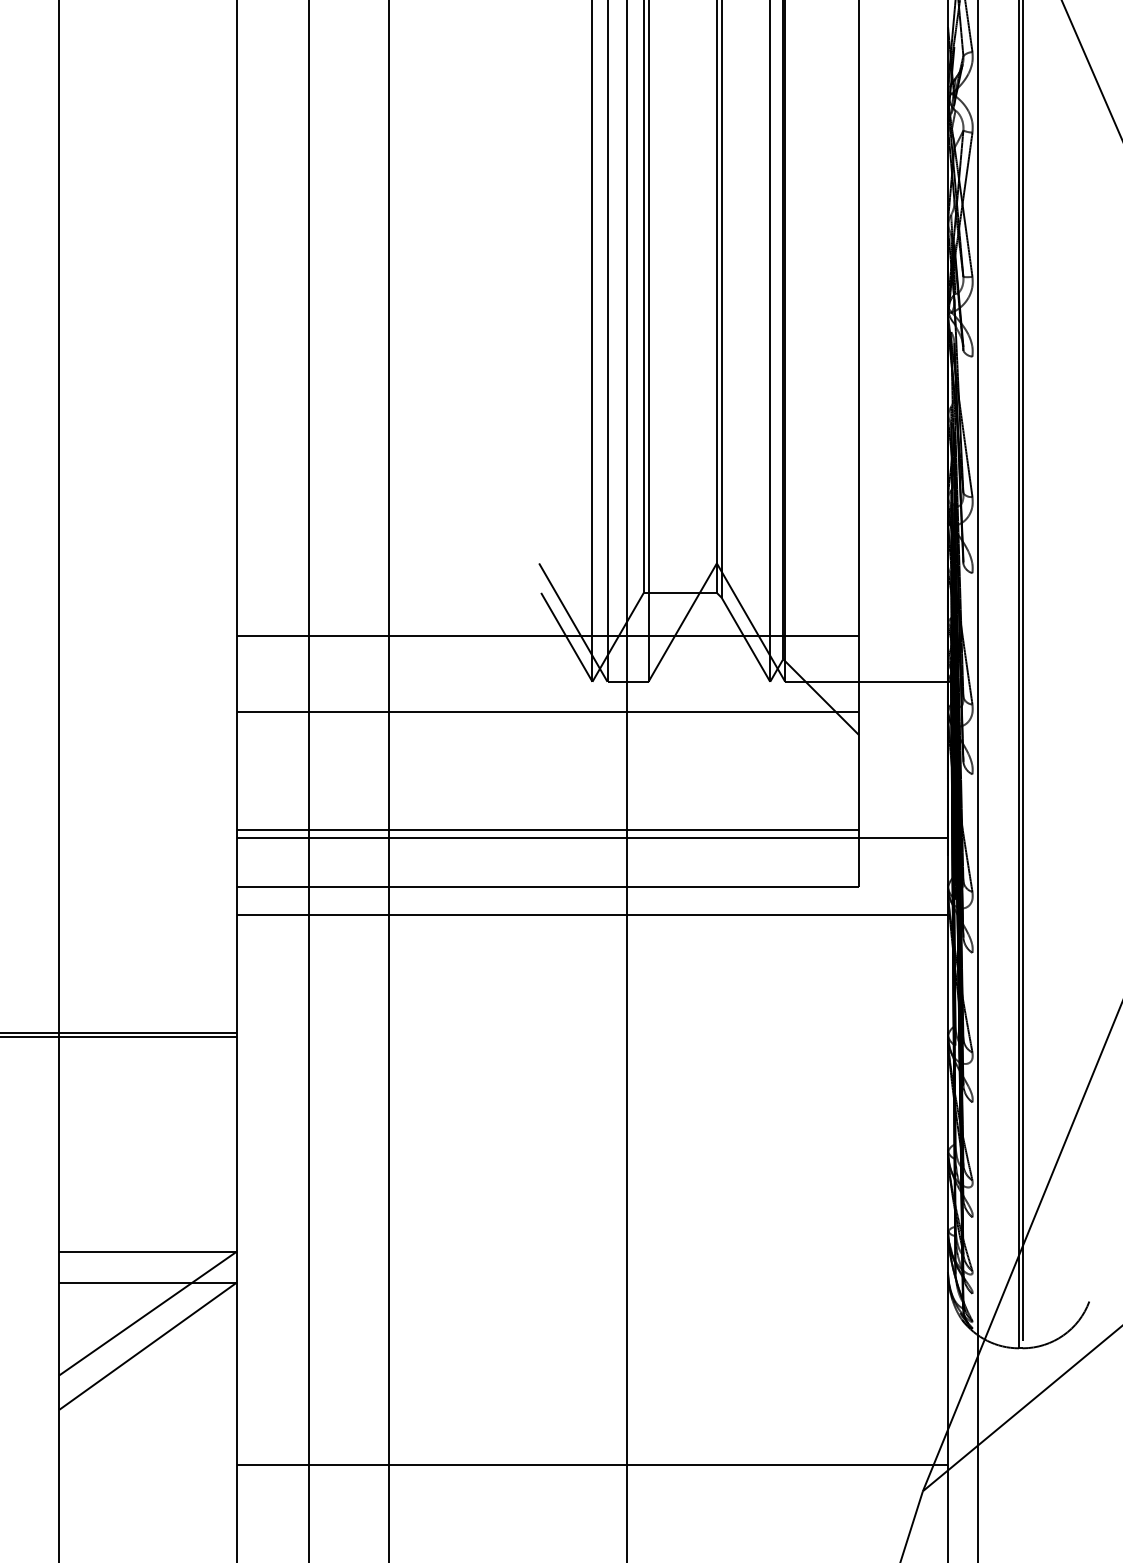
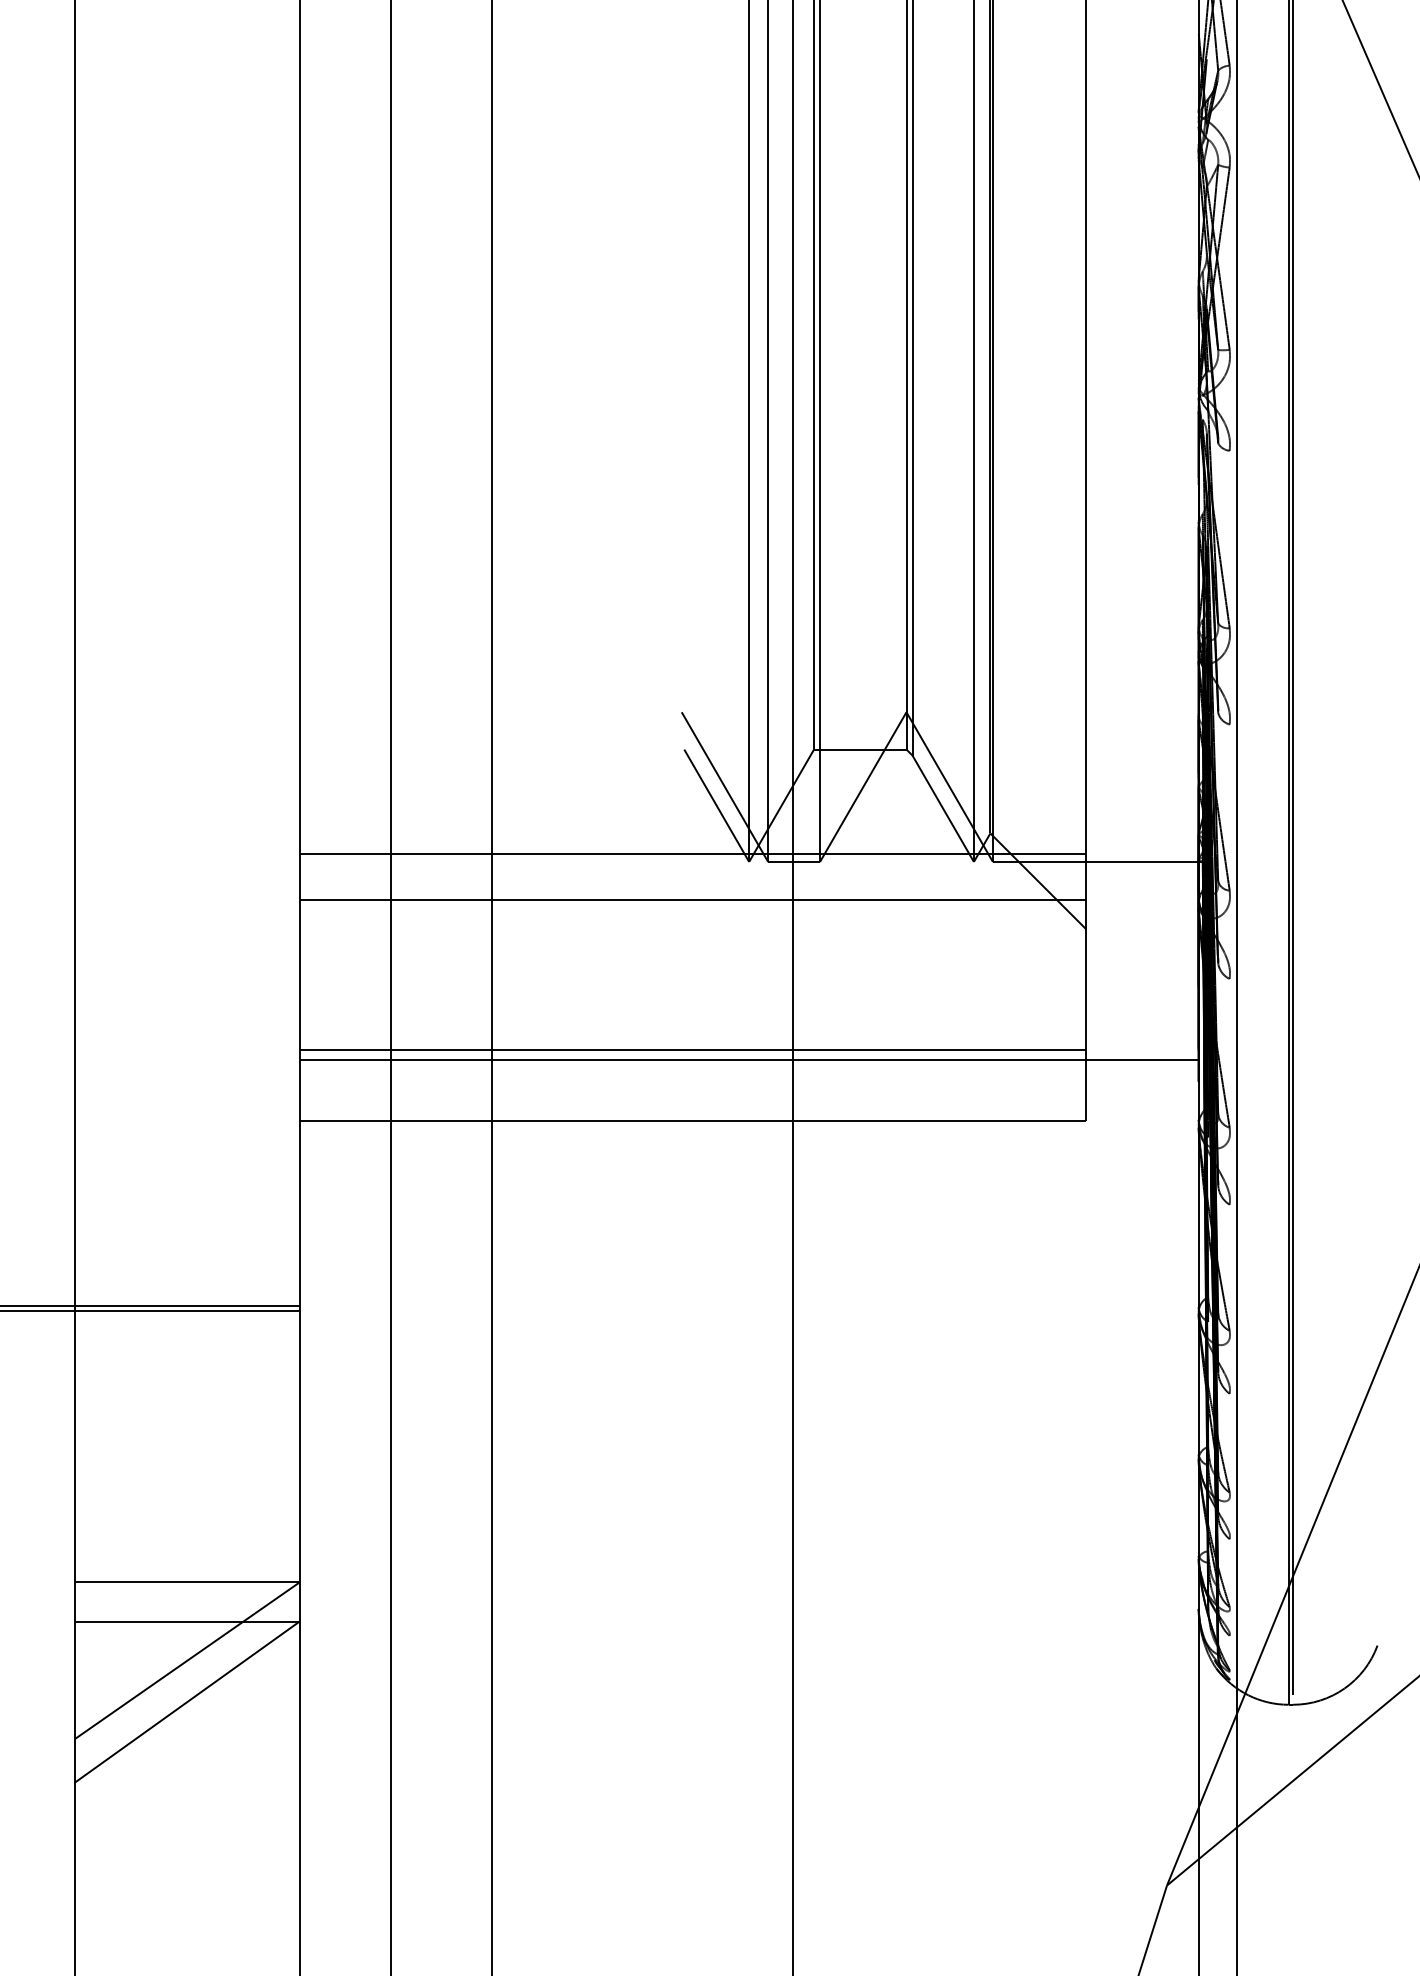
line: (547, 635) -> (692, 854), moved
line: (591, 915) -> (748, 1157), removed
line: (591, 1465) -> (748, 1852), removed

